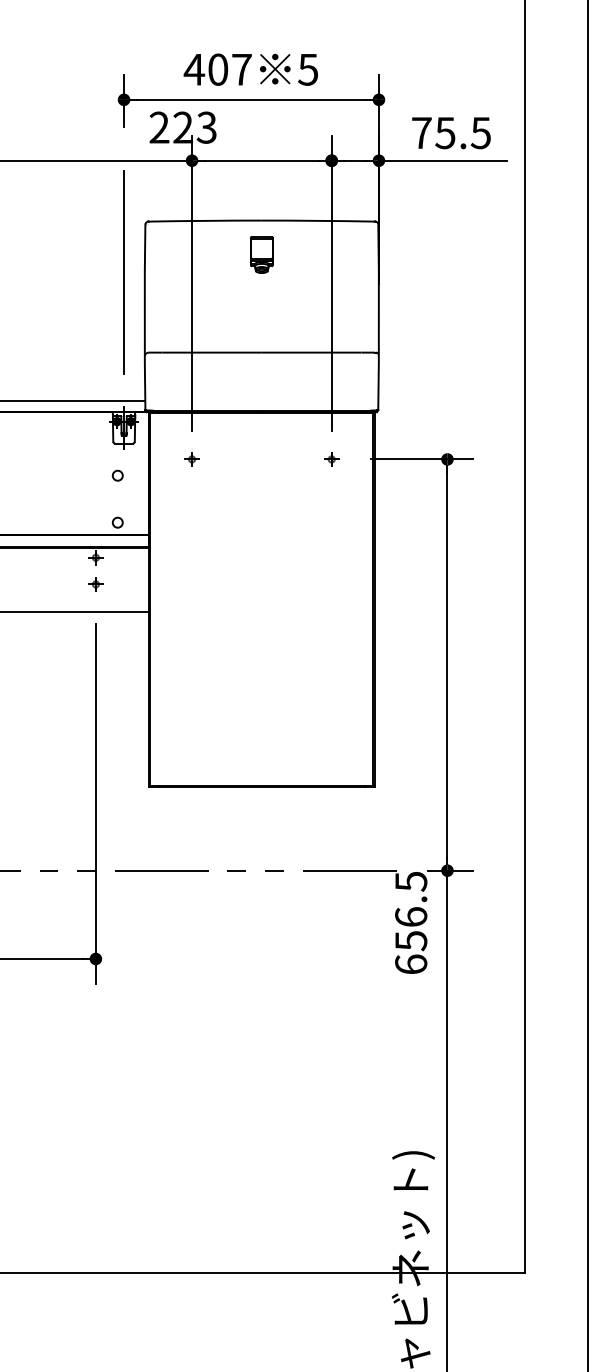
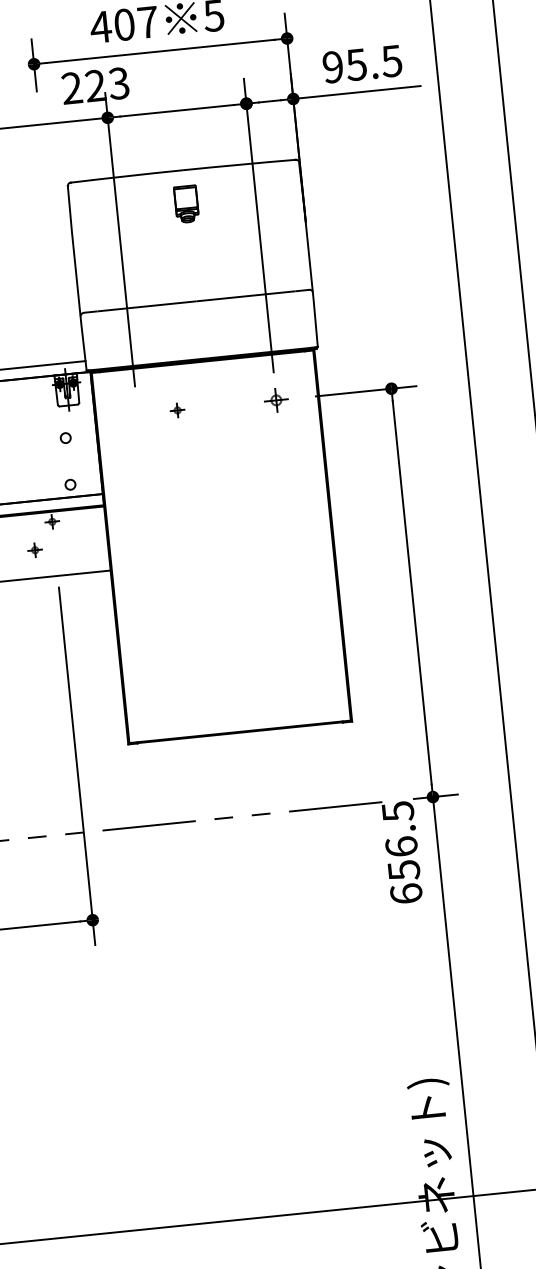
text: (421, 133) -> (332, 67), 75.5 -> 95.5
line: (124, 272) -> (51, 235), removed
part: (191, 459) -> (177, 410), moved
part: (331, 459) -> (276, 400), size x1.6
part: (95, 584) -> (34, 550), moved

